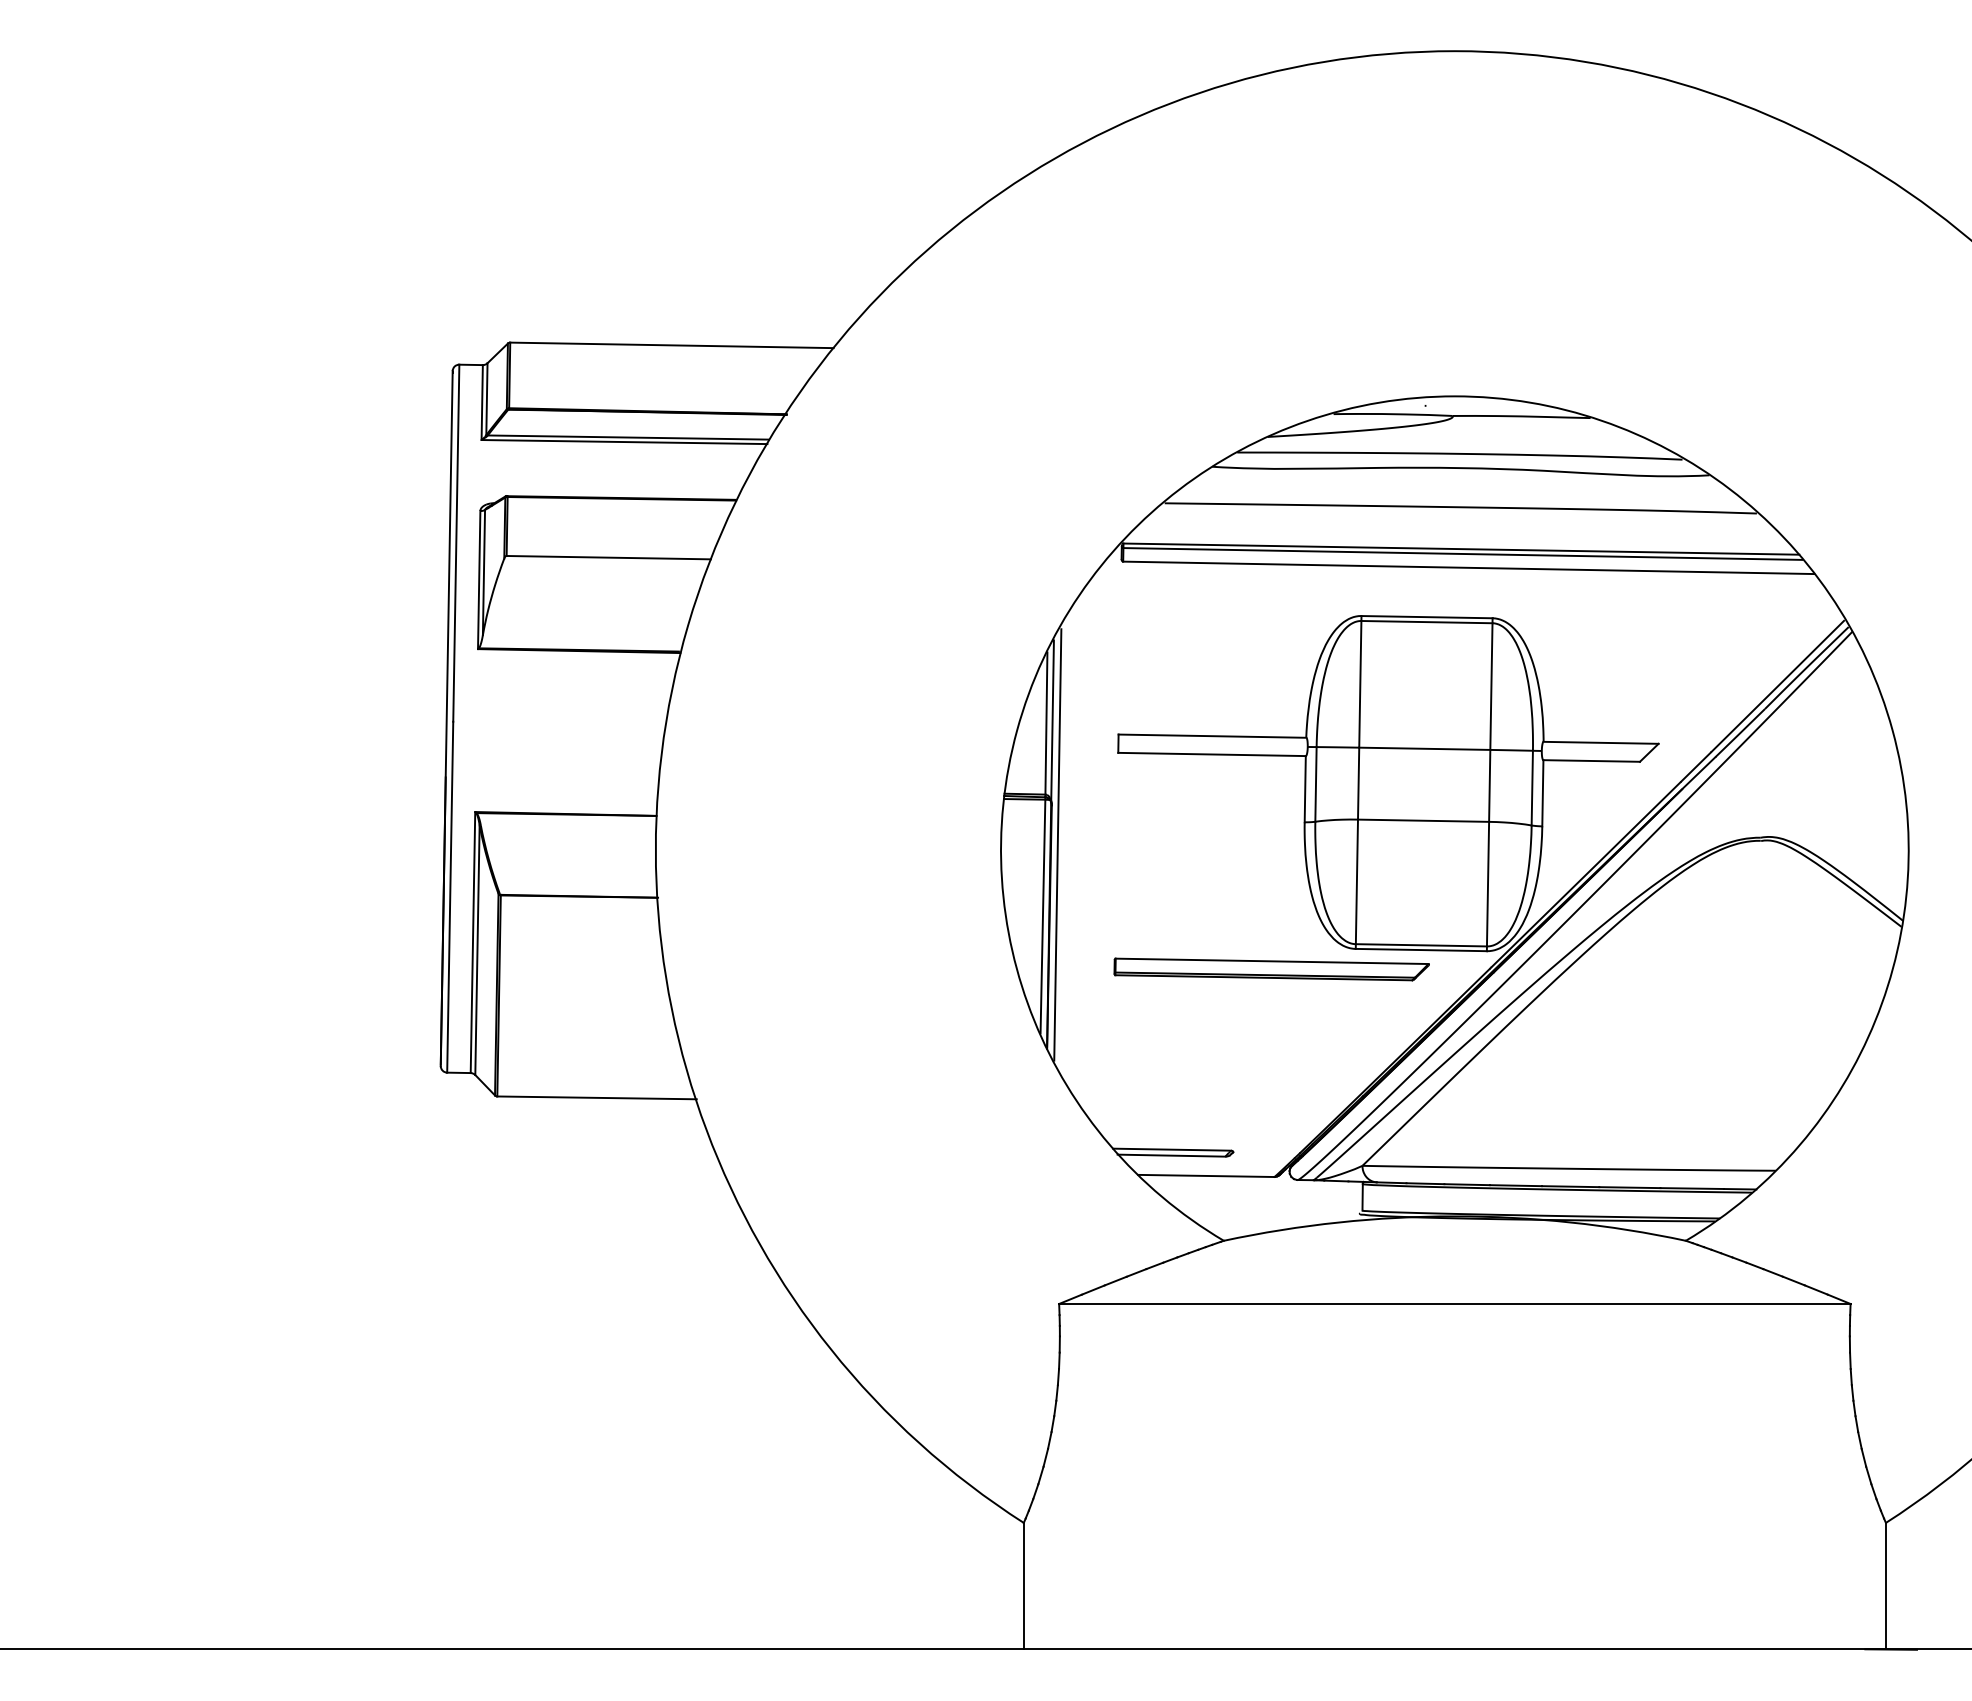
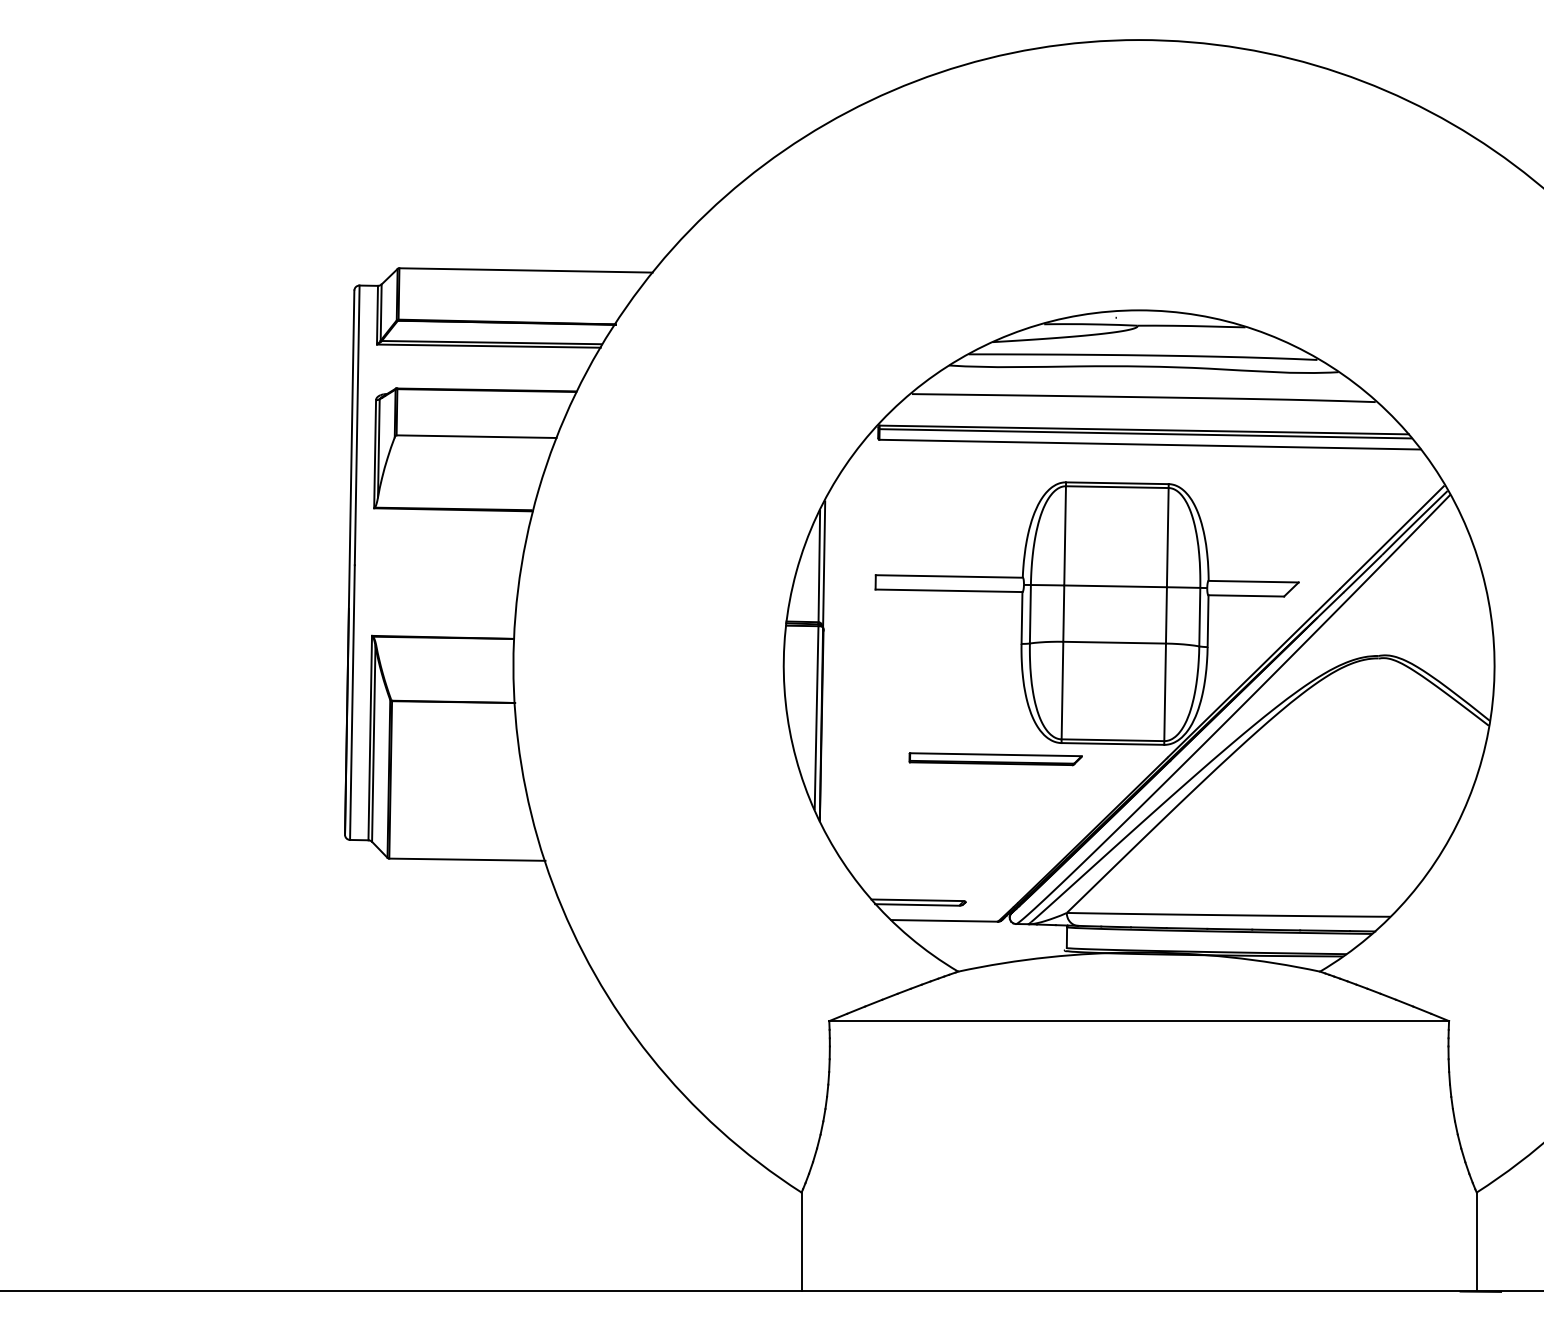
line: (1057, 844) -> (827, 661), removed
part: (1271, 969) -> (995, 759), size x0.7

